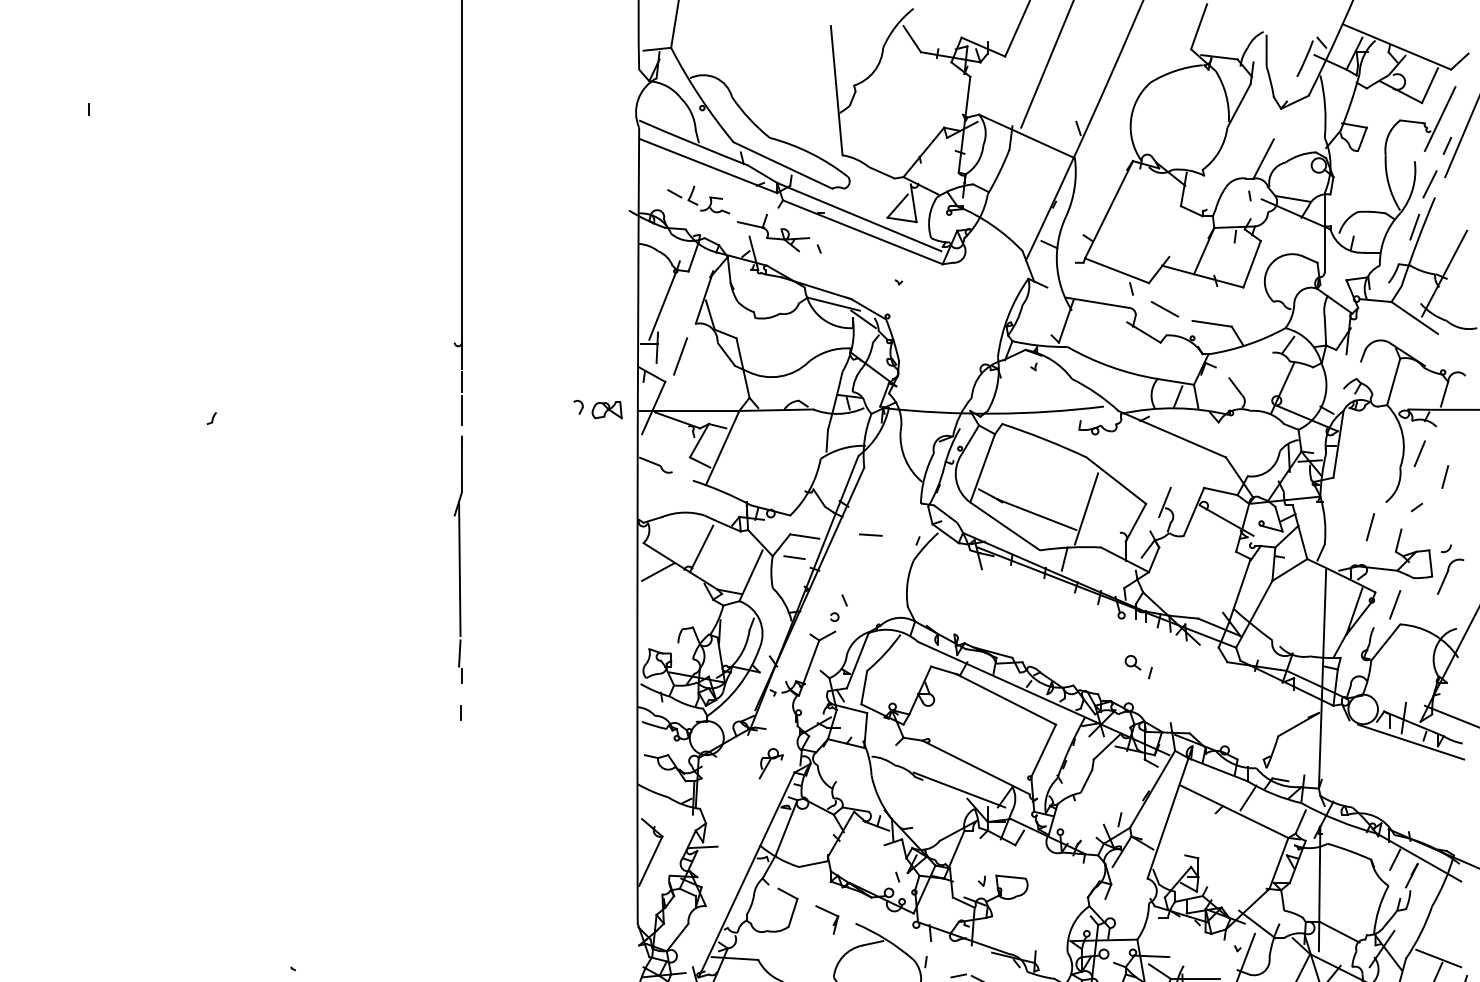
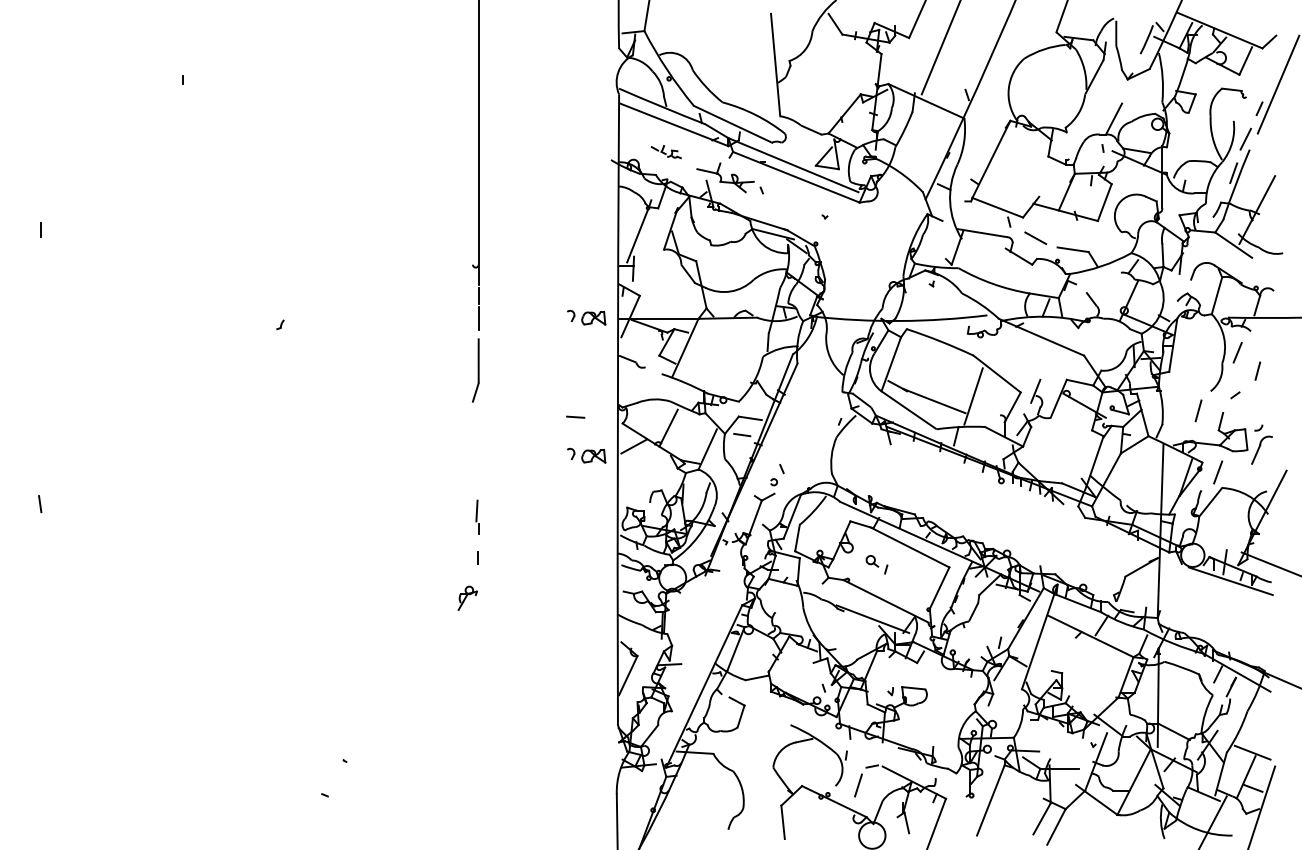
line: (1439, 119) -> (1253, 87), removed
part: (698, 199) -> (666, 151), size x0.6
line: (680, 356) -> (651, 275), removed
line: (870, 534) -> (575, 416), moved
line: (459, 569) -> (476, 444), removed
part: (598, 583) -> (586, 455), added
part: (1138, 666) -> (876, 564), moved
part: (770, 762) -> (467, 597), moved
part: (826, 920) -> (767, 722), removed

